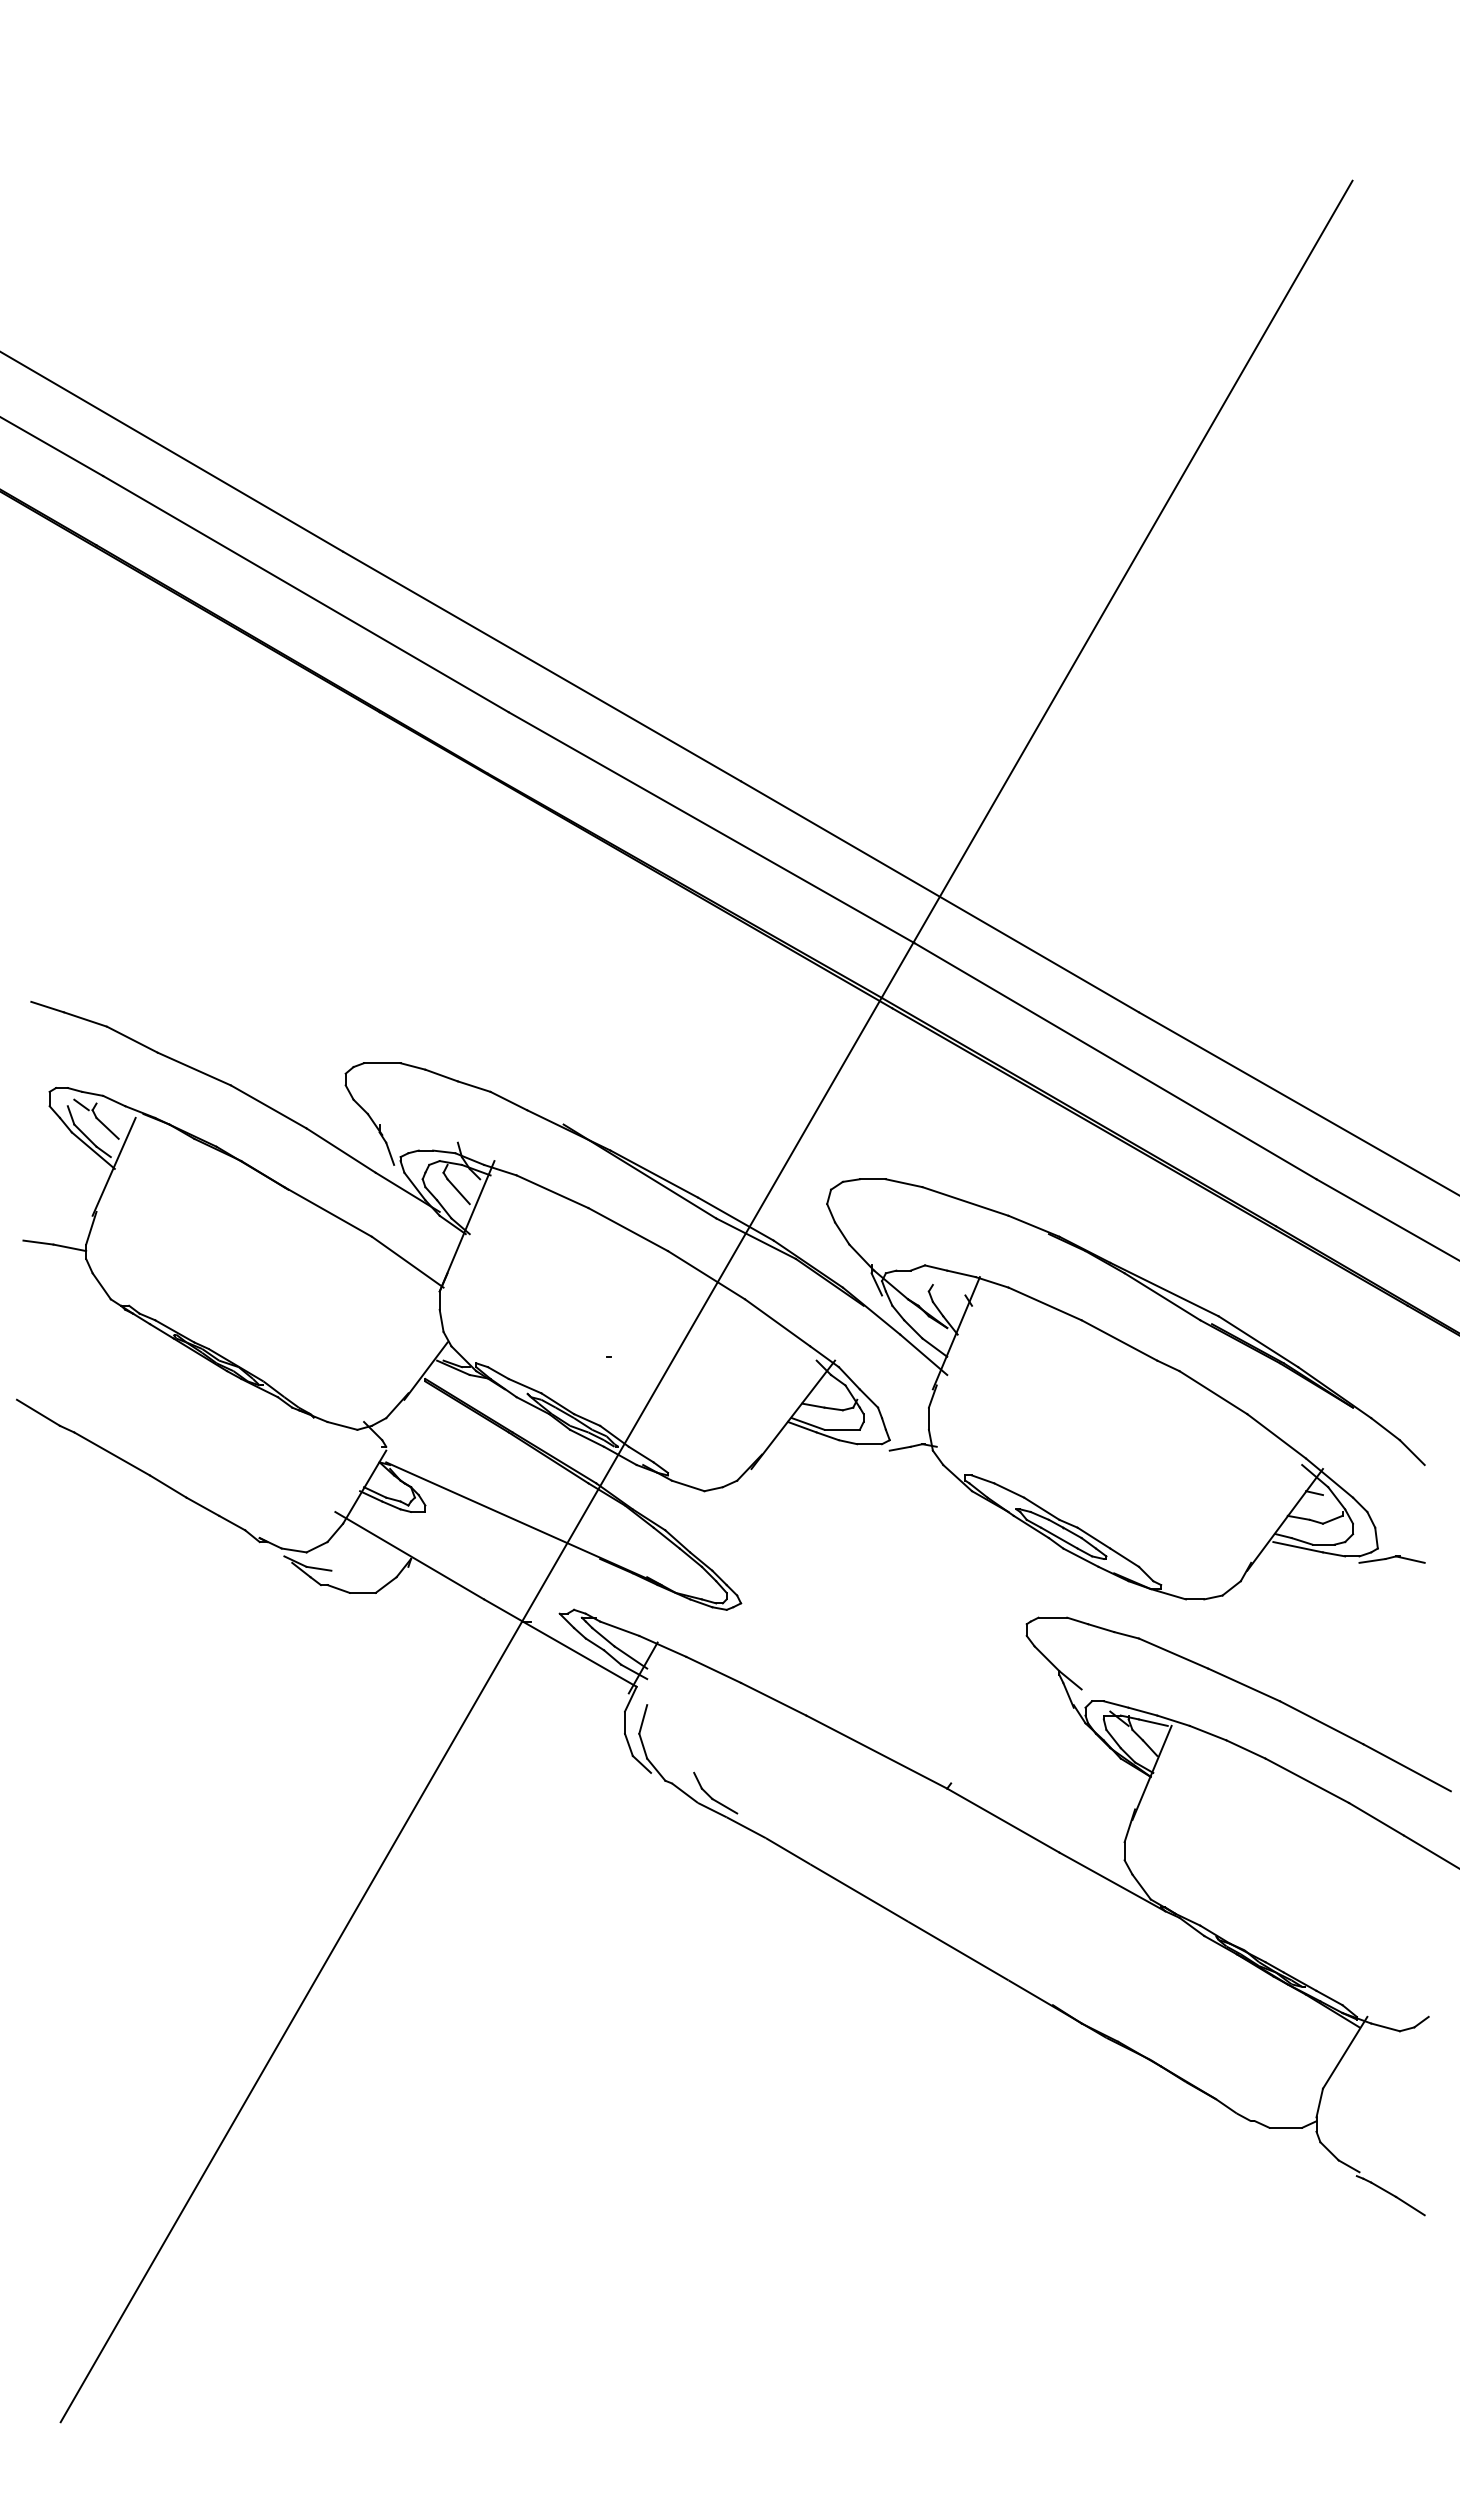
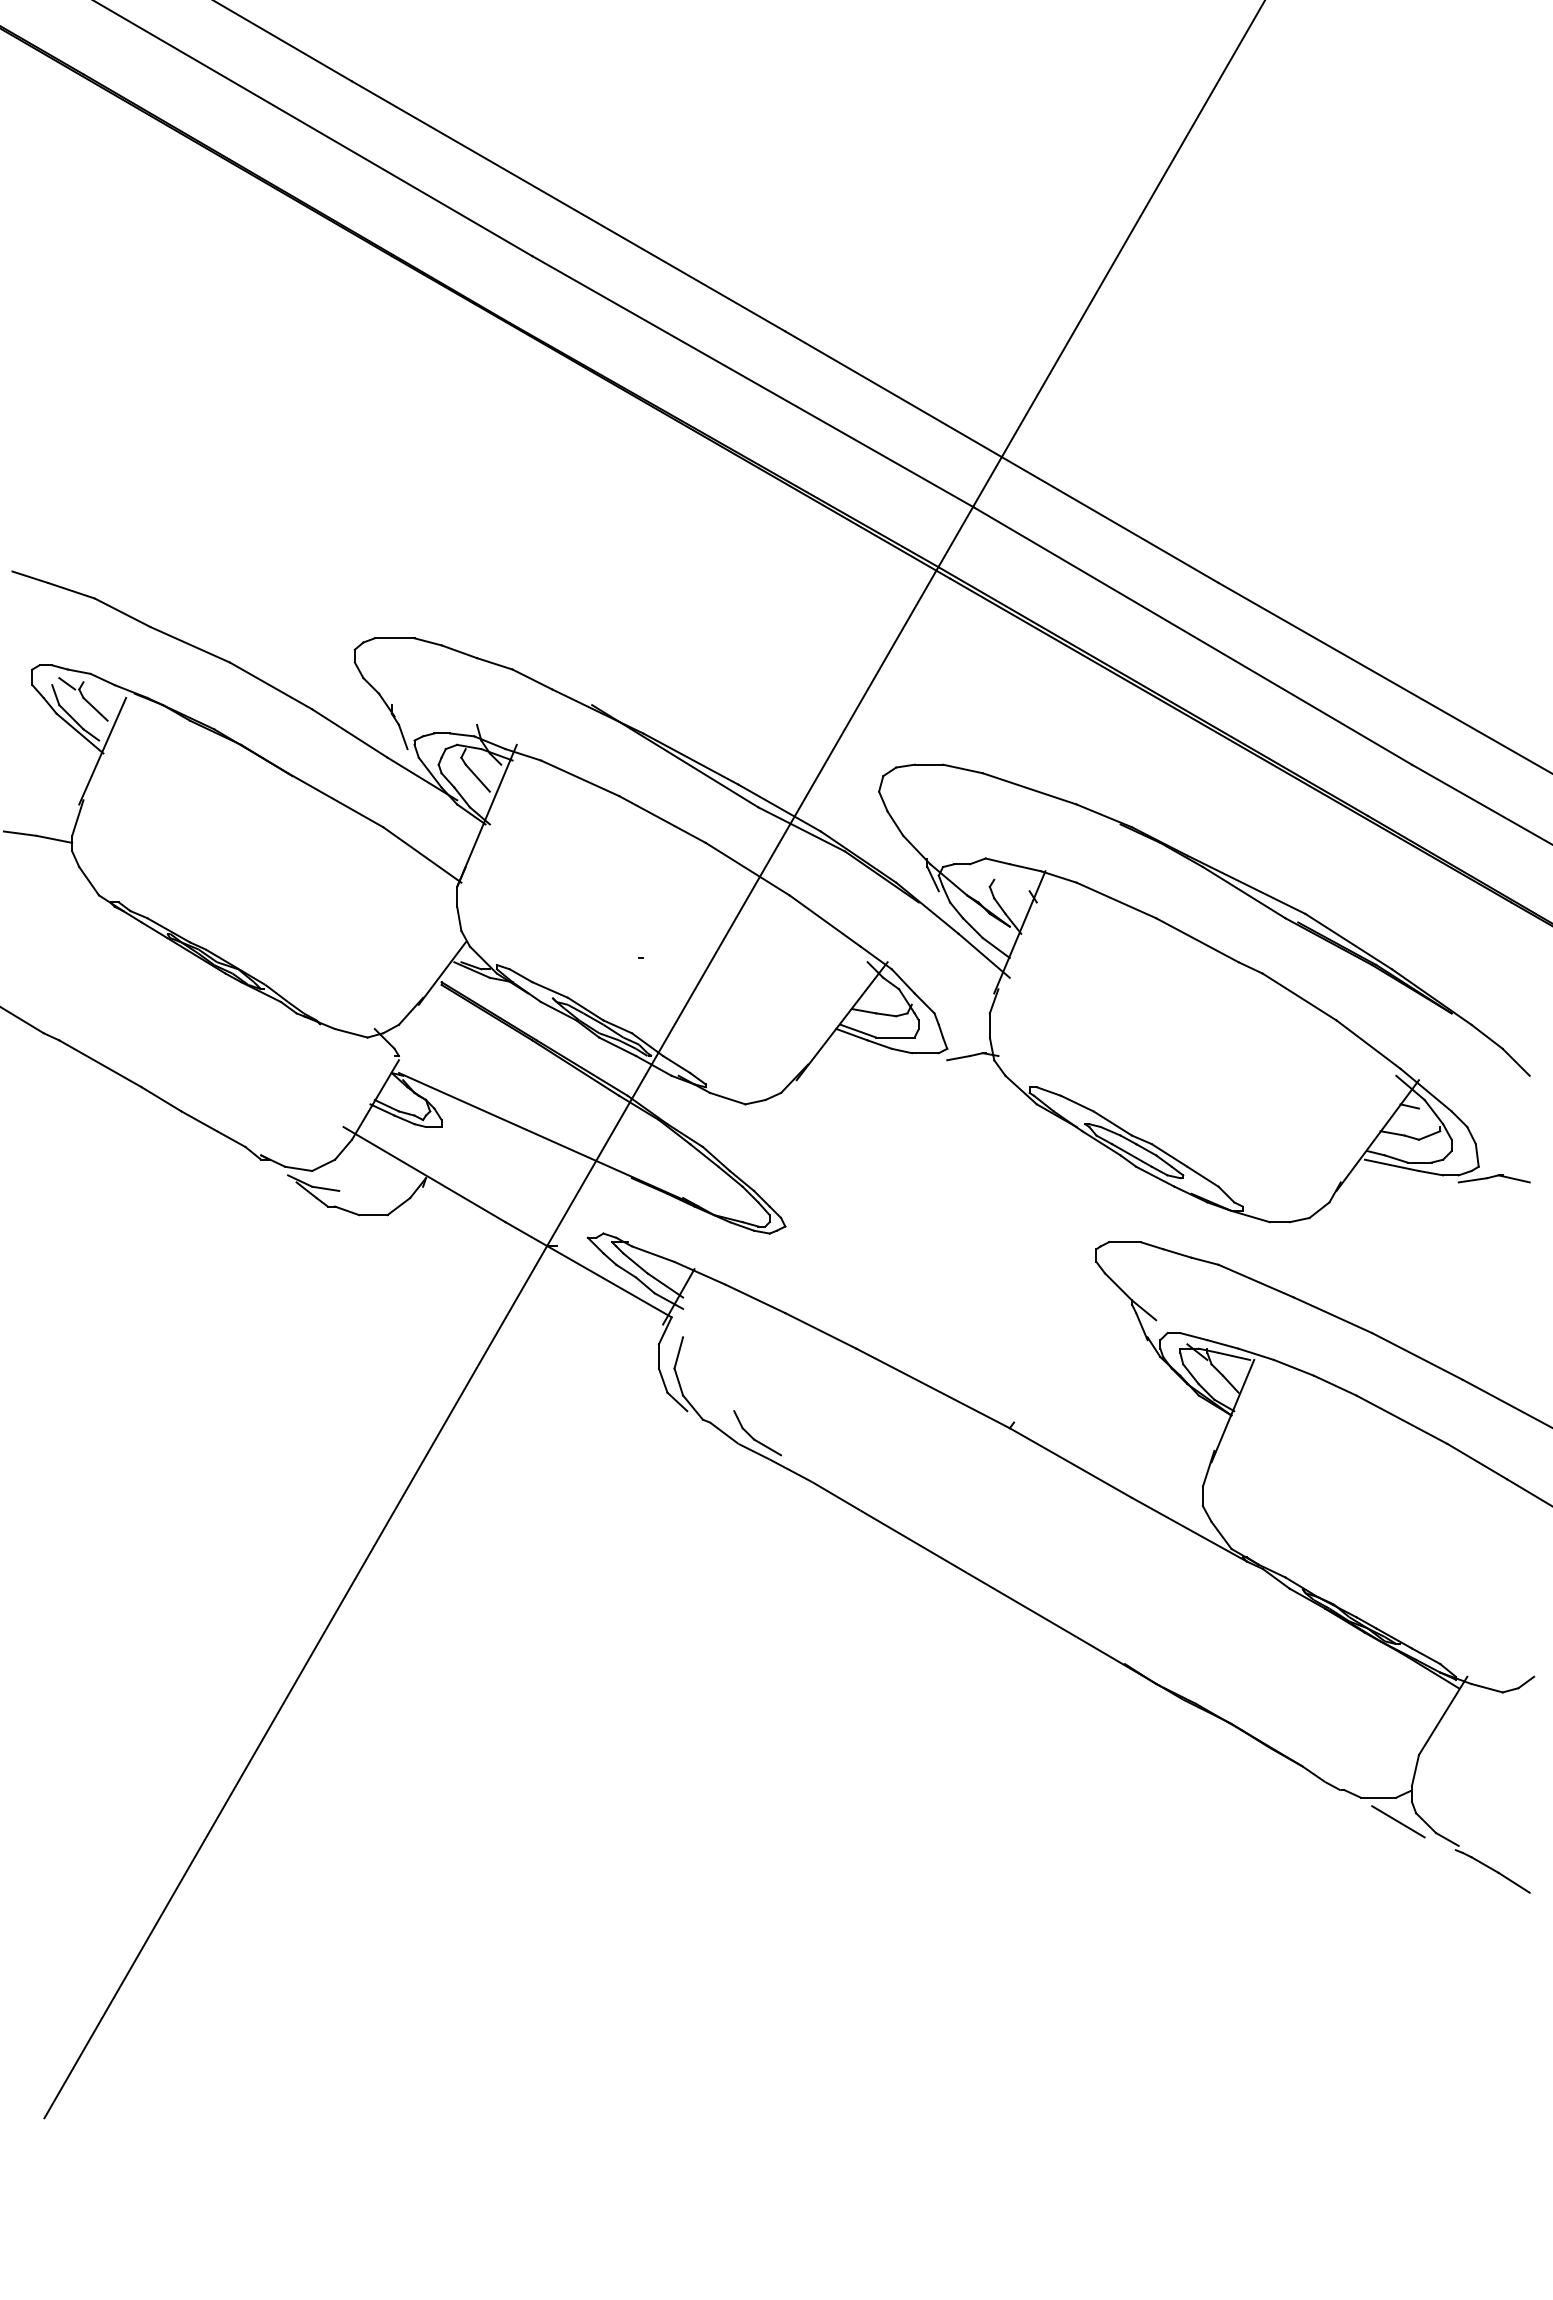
line: (1303, 2149) -> (1397, 1821), added

